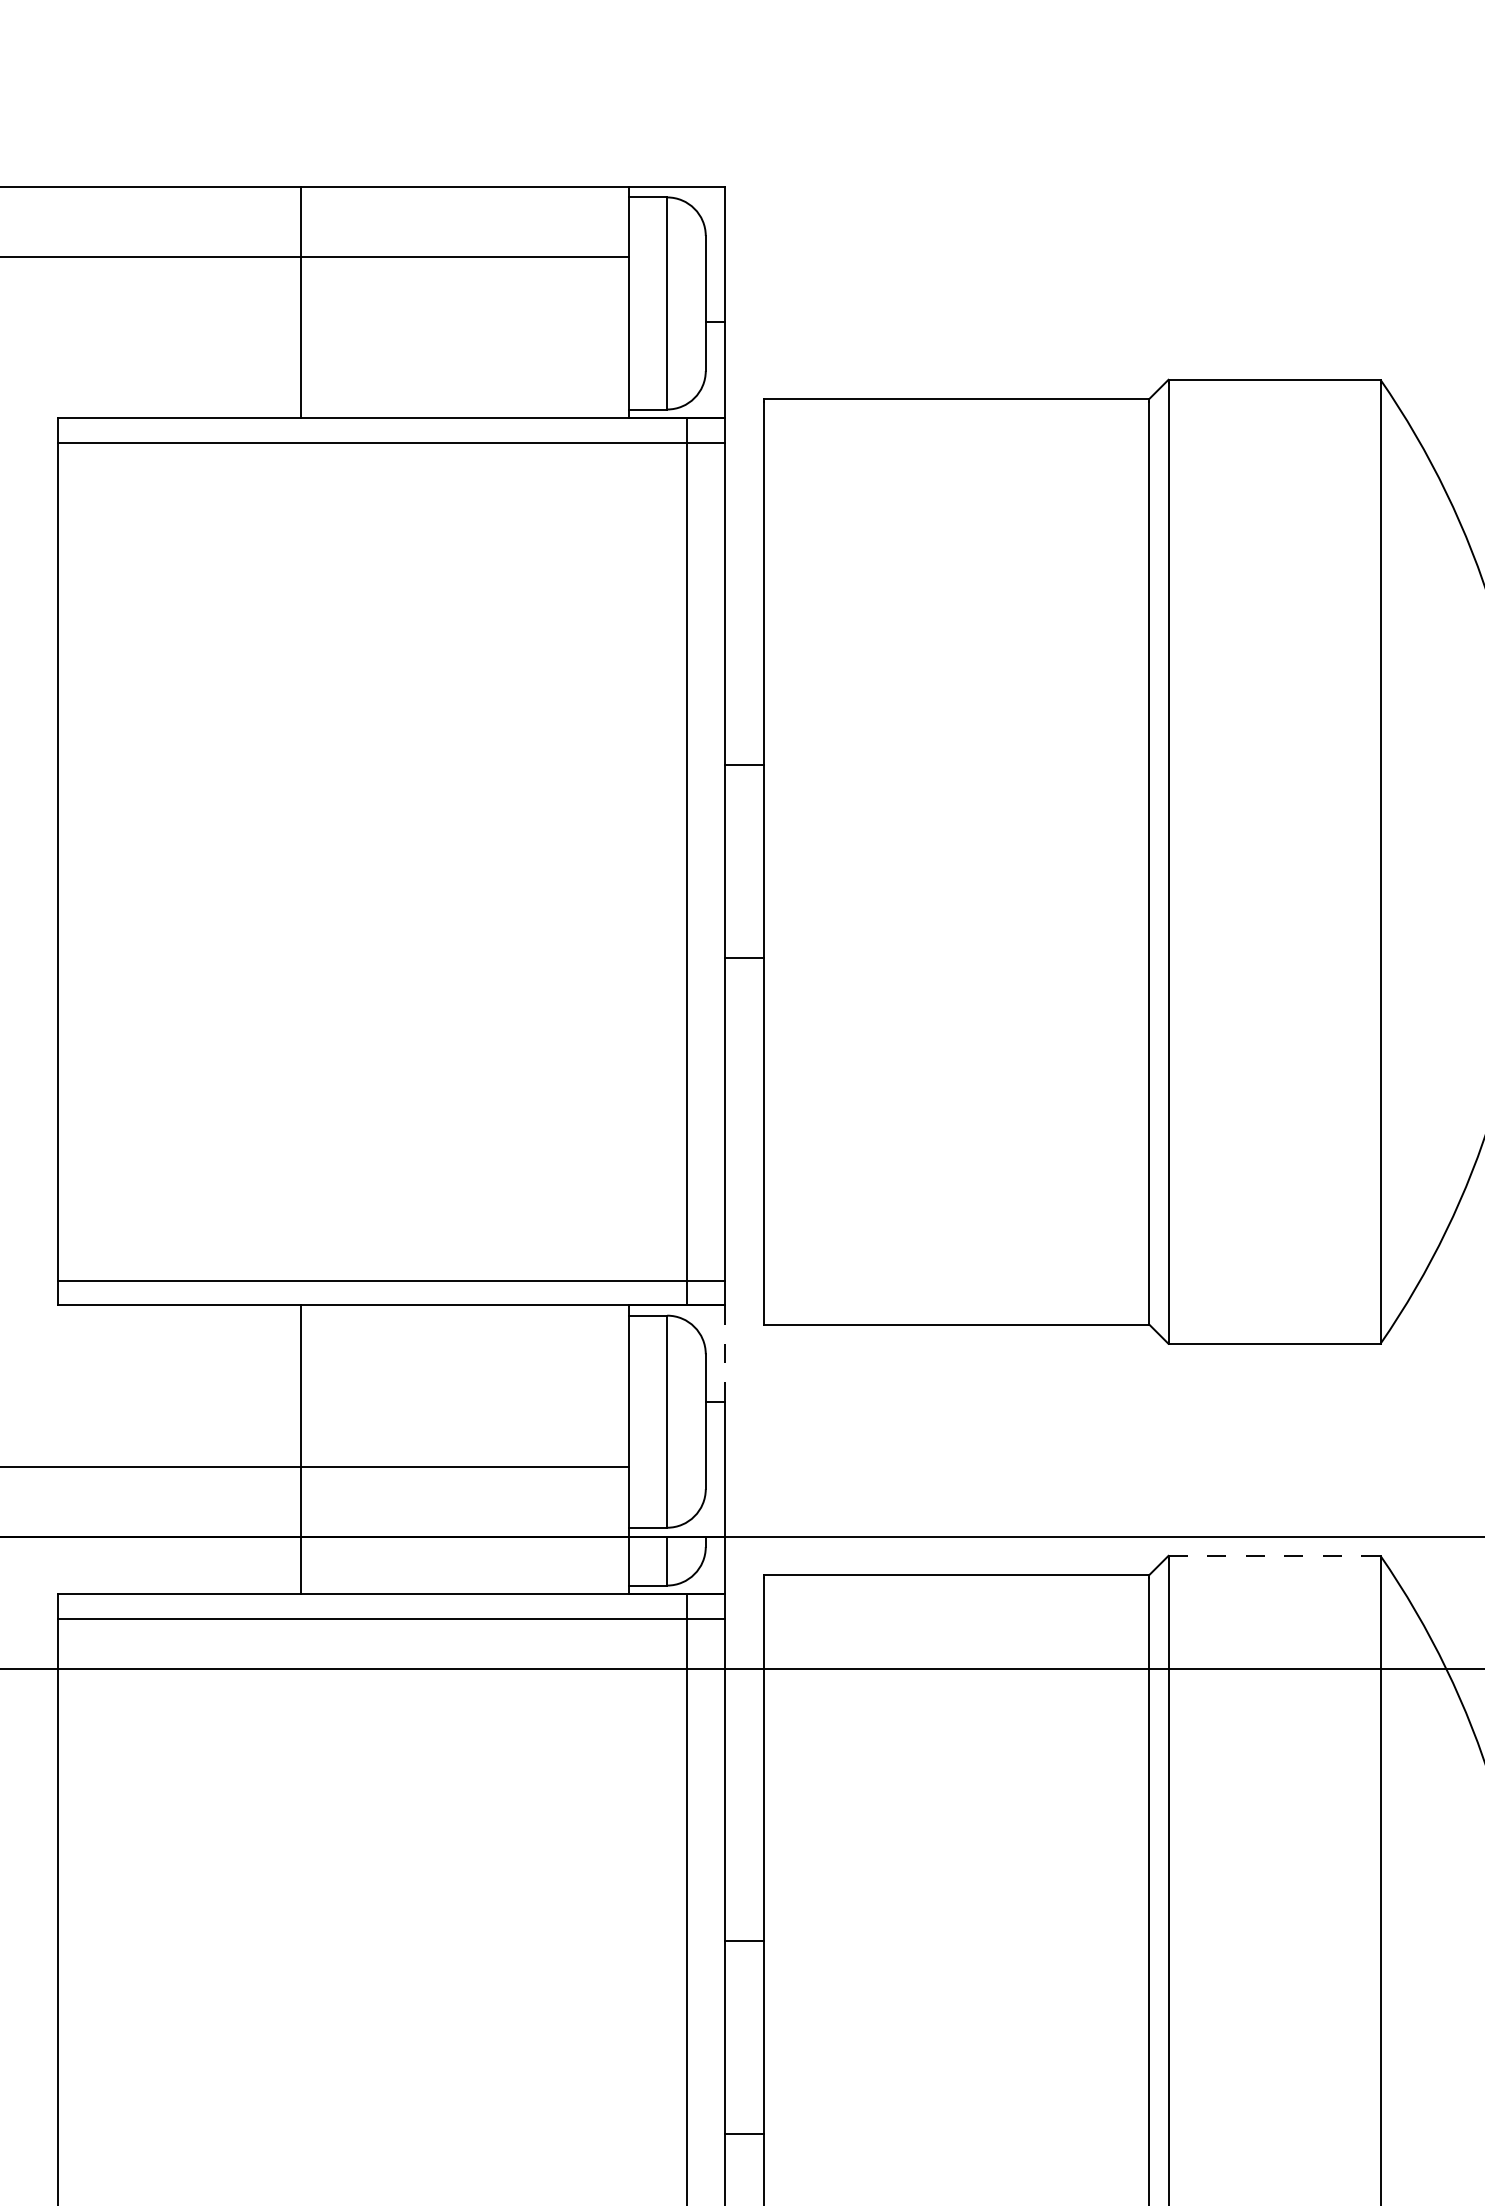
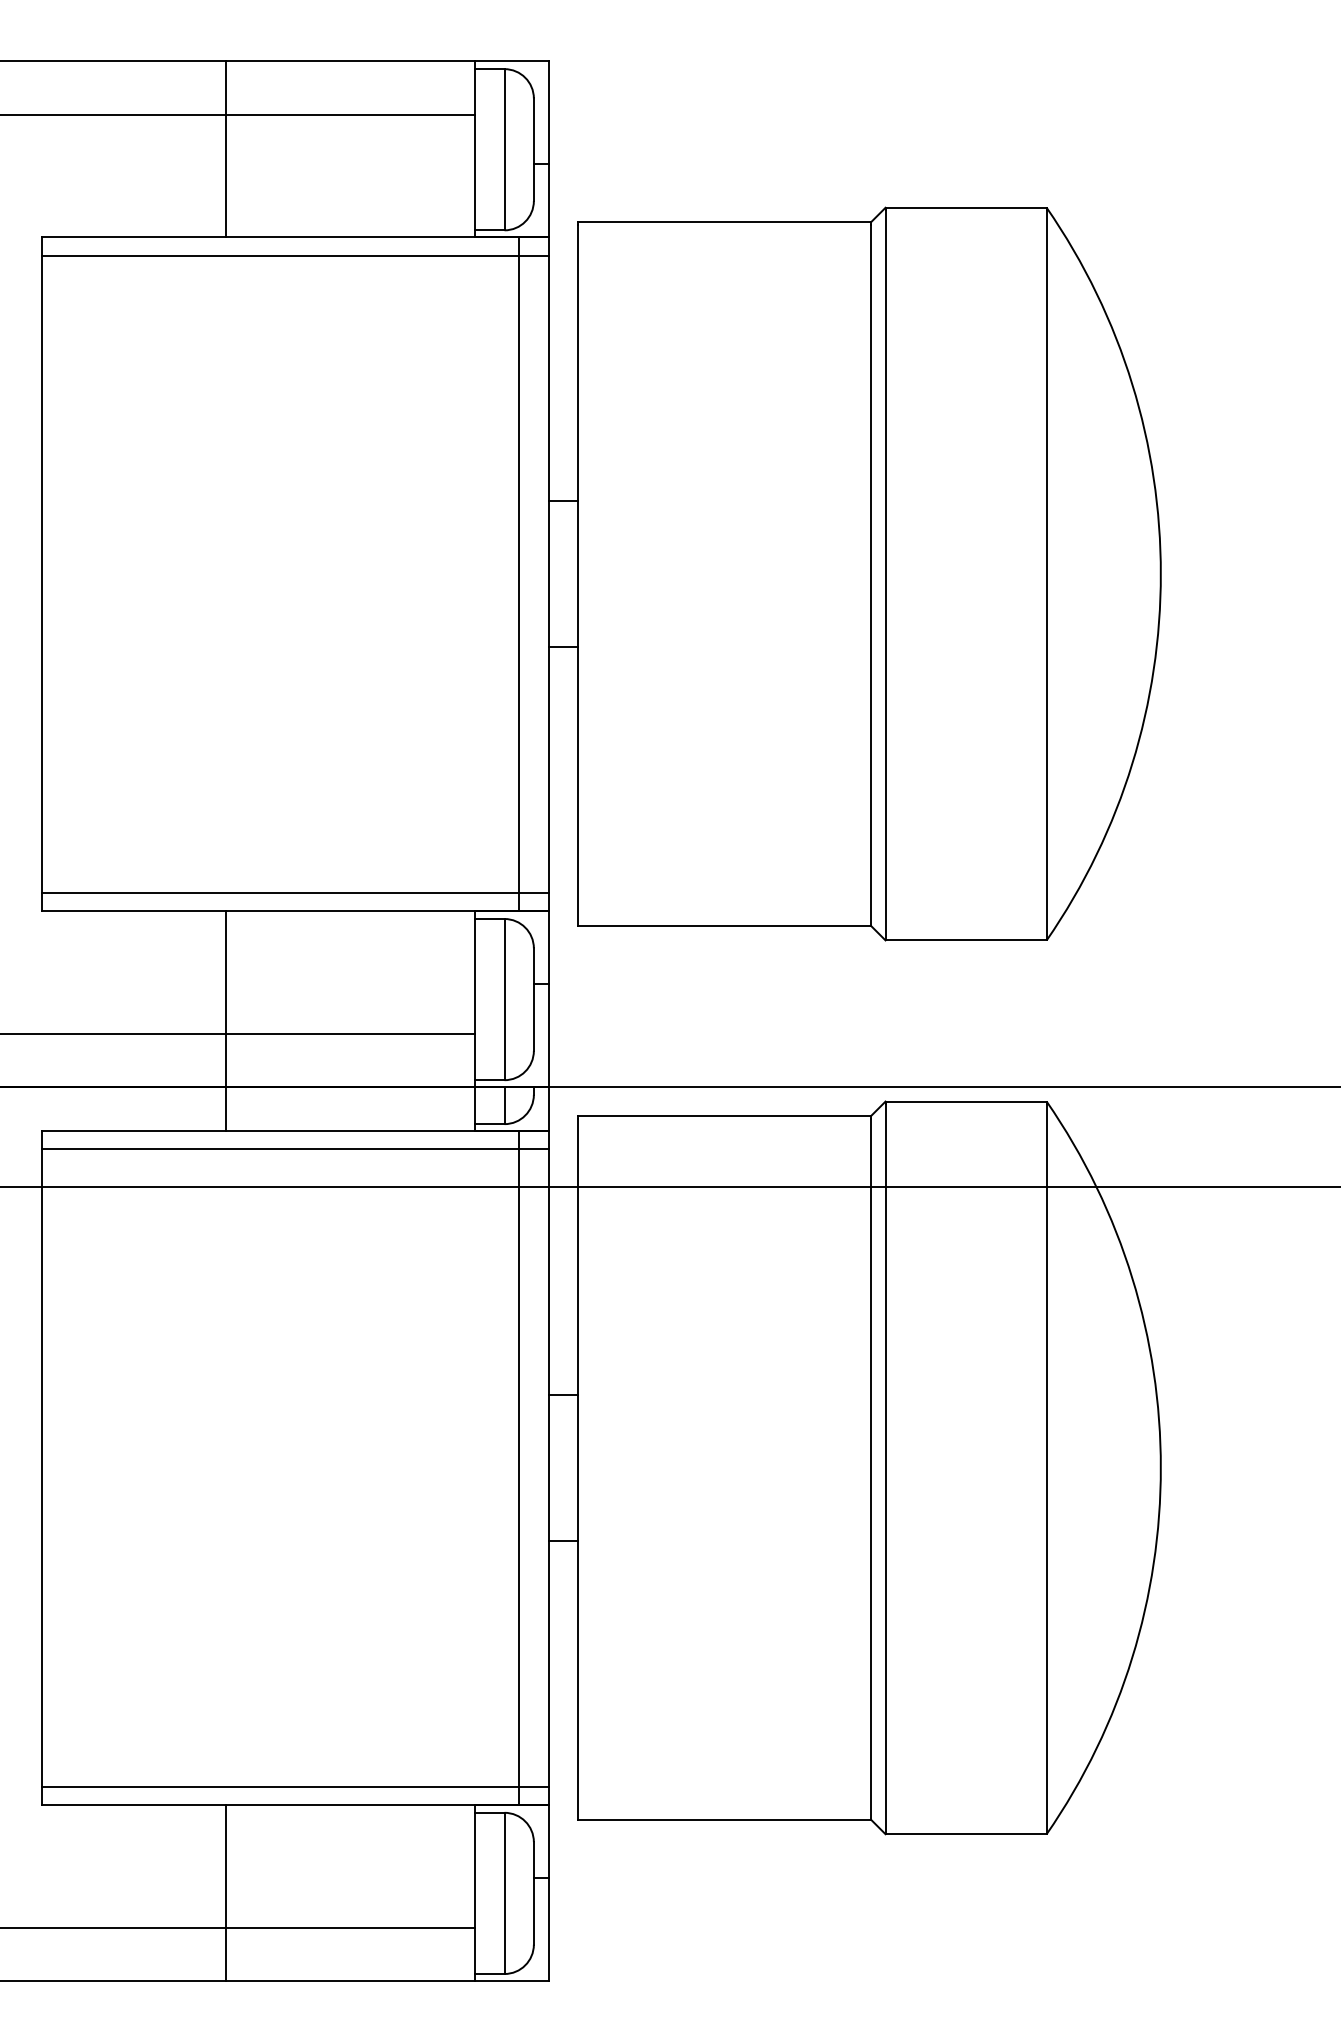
line: (725, 1353) -> (548, 947), dashed -> solid
line: (1275, 1555) -> (966, 1101), dashed -> solid

